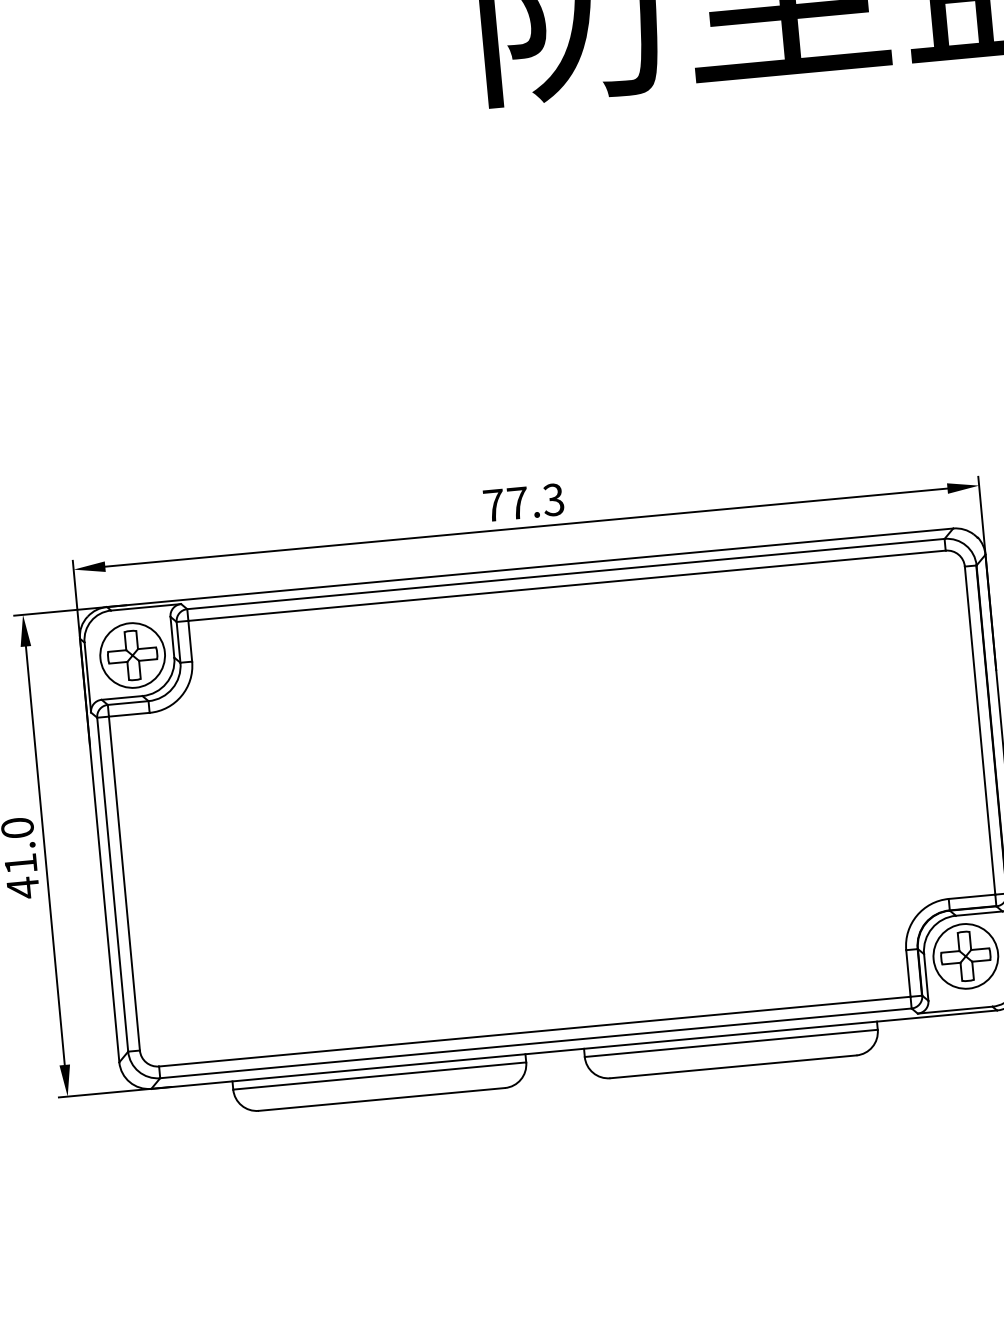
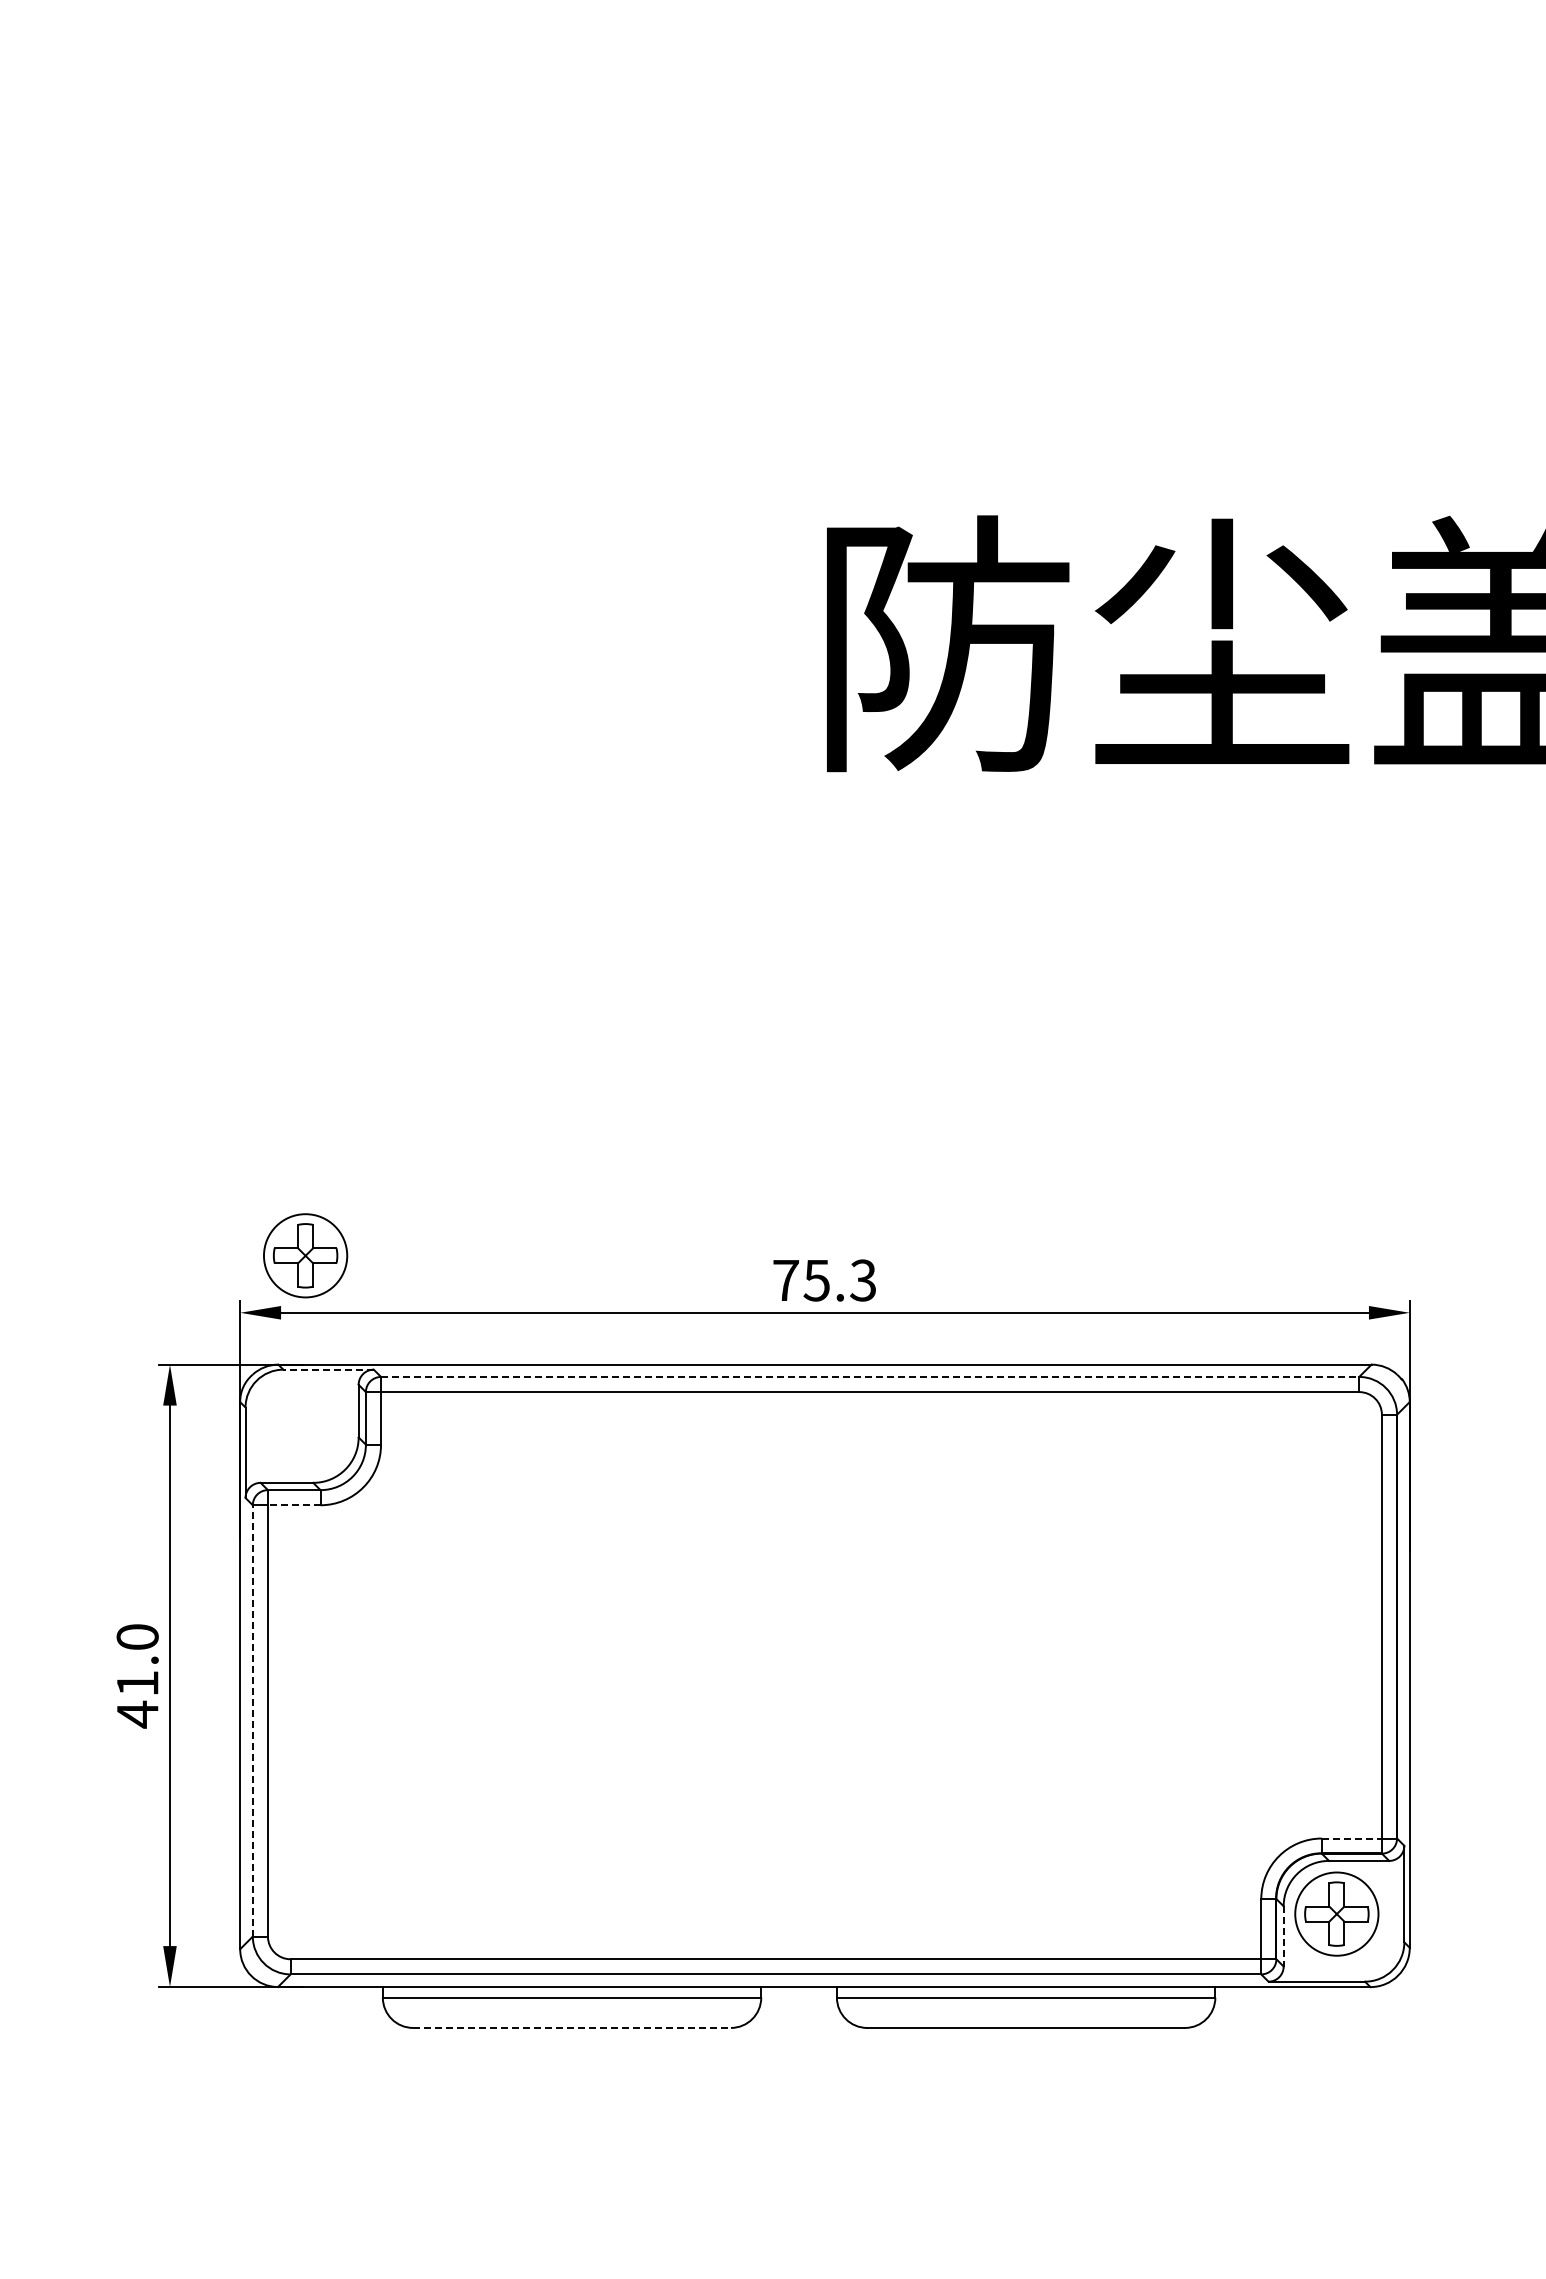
text: (517, 503) -> (816, 1280), 77.3 -> 75.3
line: (566, 573) -> (870, 1376), solid -> dashed
line: (146, 607) -> (328, 1369), solid -> dashed
part: (132, 655) -> (305, 1255), moved
line: (128, 714) -> (293, 1505), solid -> dashed
line: (112, 884) -> (252, 1720), solid -> dashed
line: (972, 896) -> (1352, 1838), solid -> dashed
line: (926, 977) -> (1283, 1936), solid -> dashed
line: (382, 1099) -> (572, 2027), solid -> dashed

